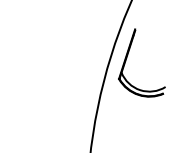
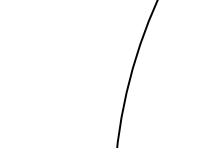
part: (127, 59) -> (151, 59), removed

